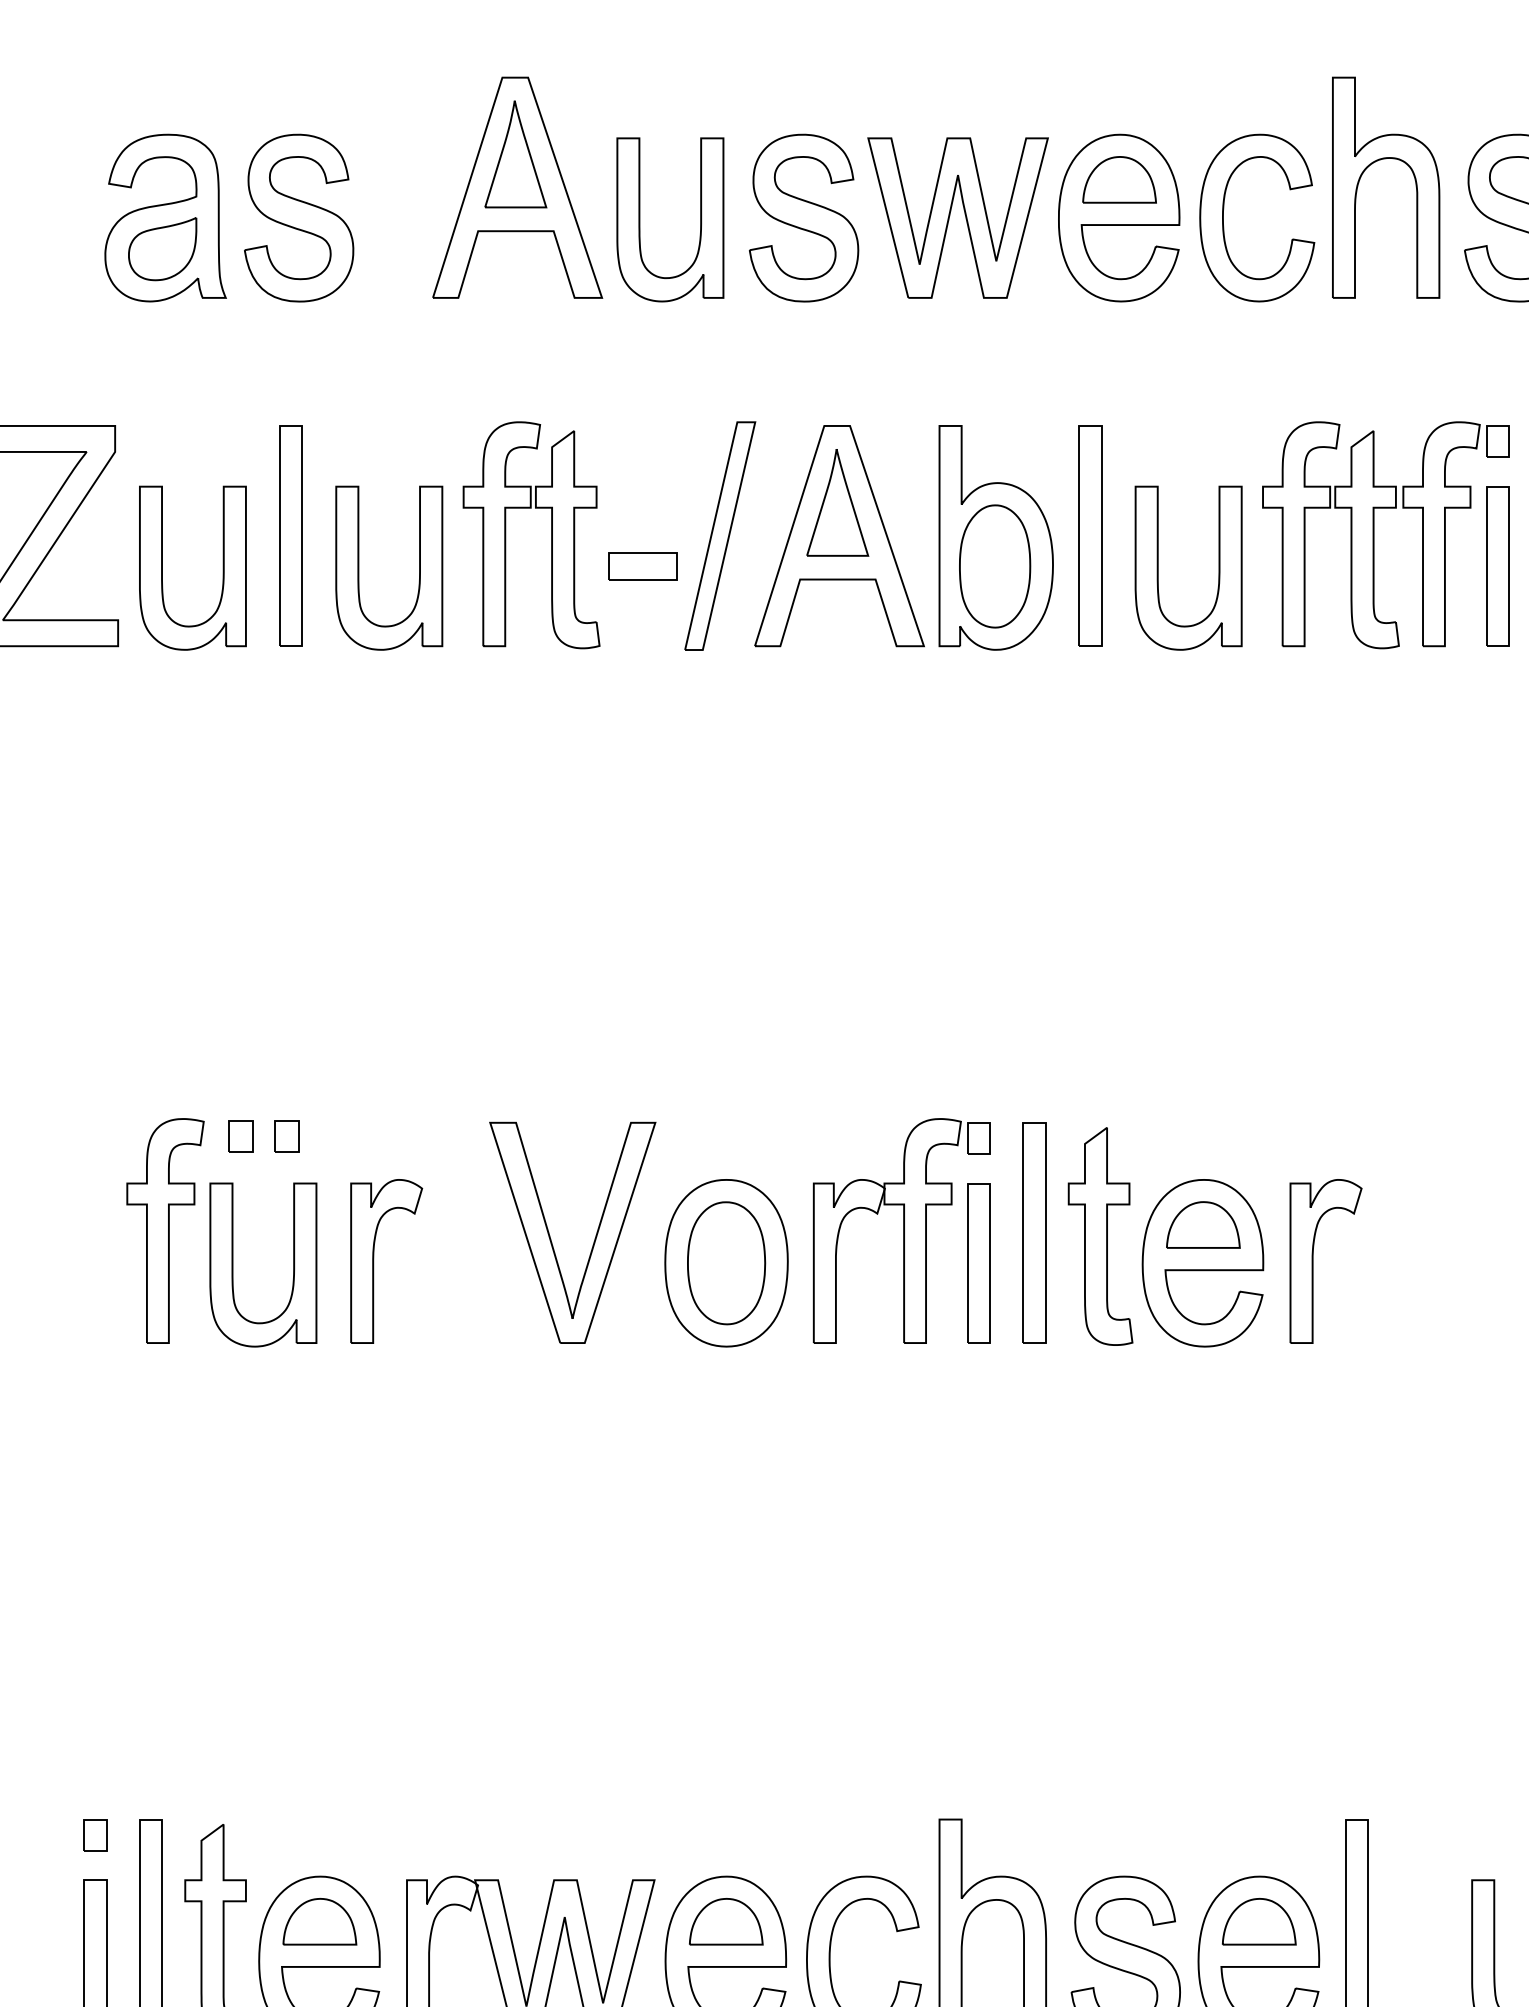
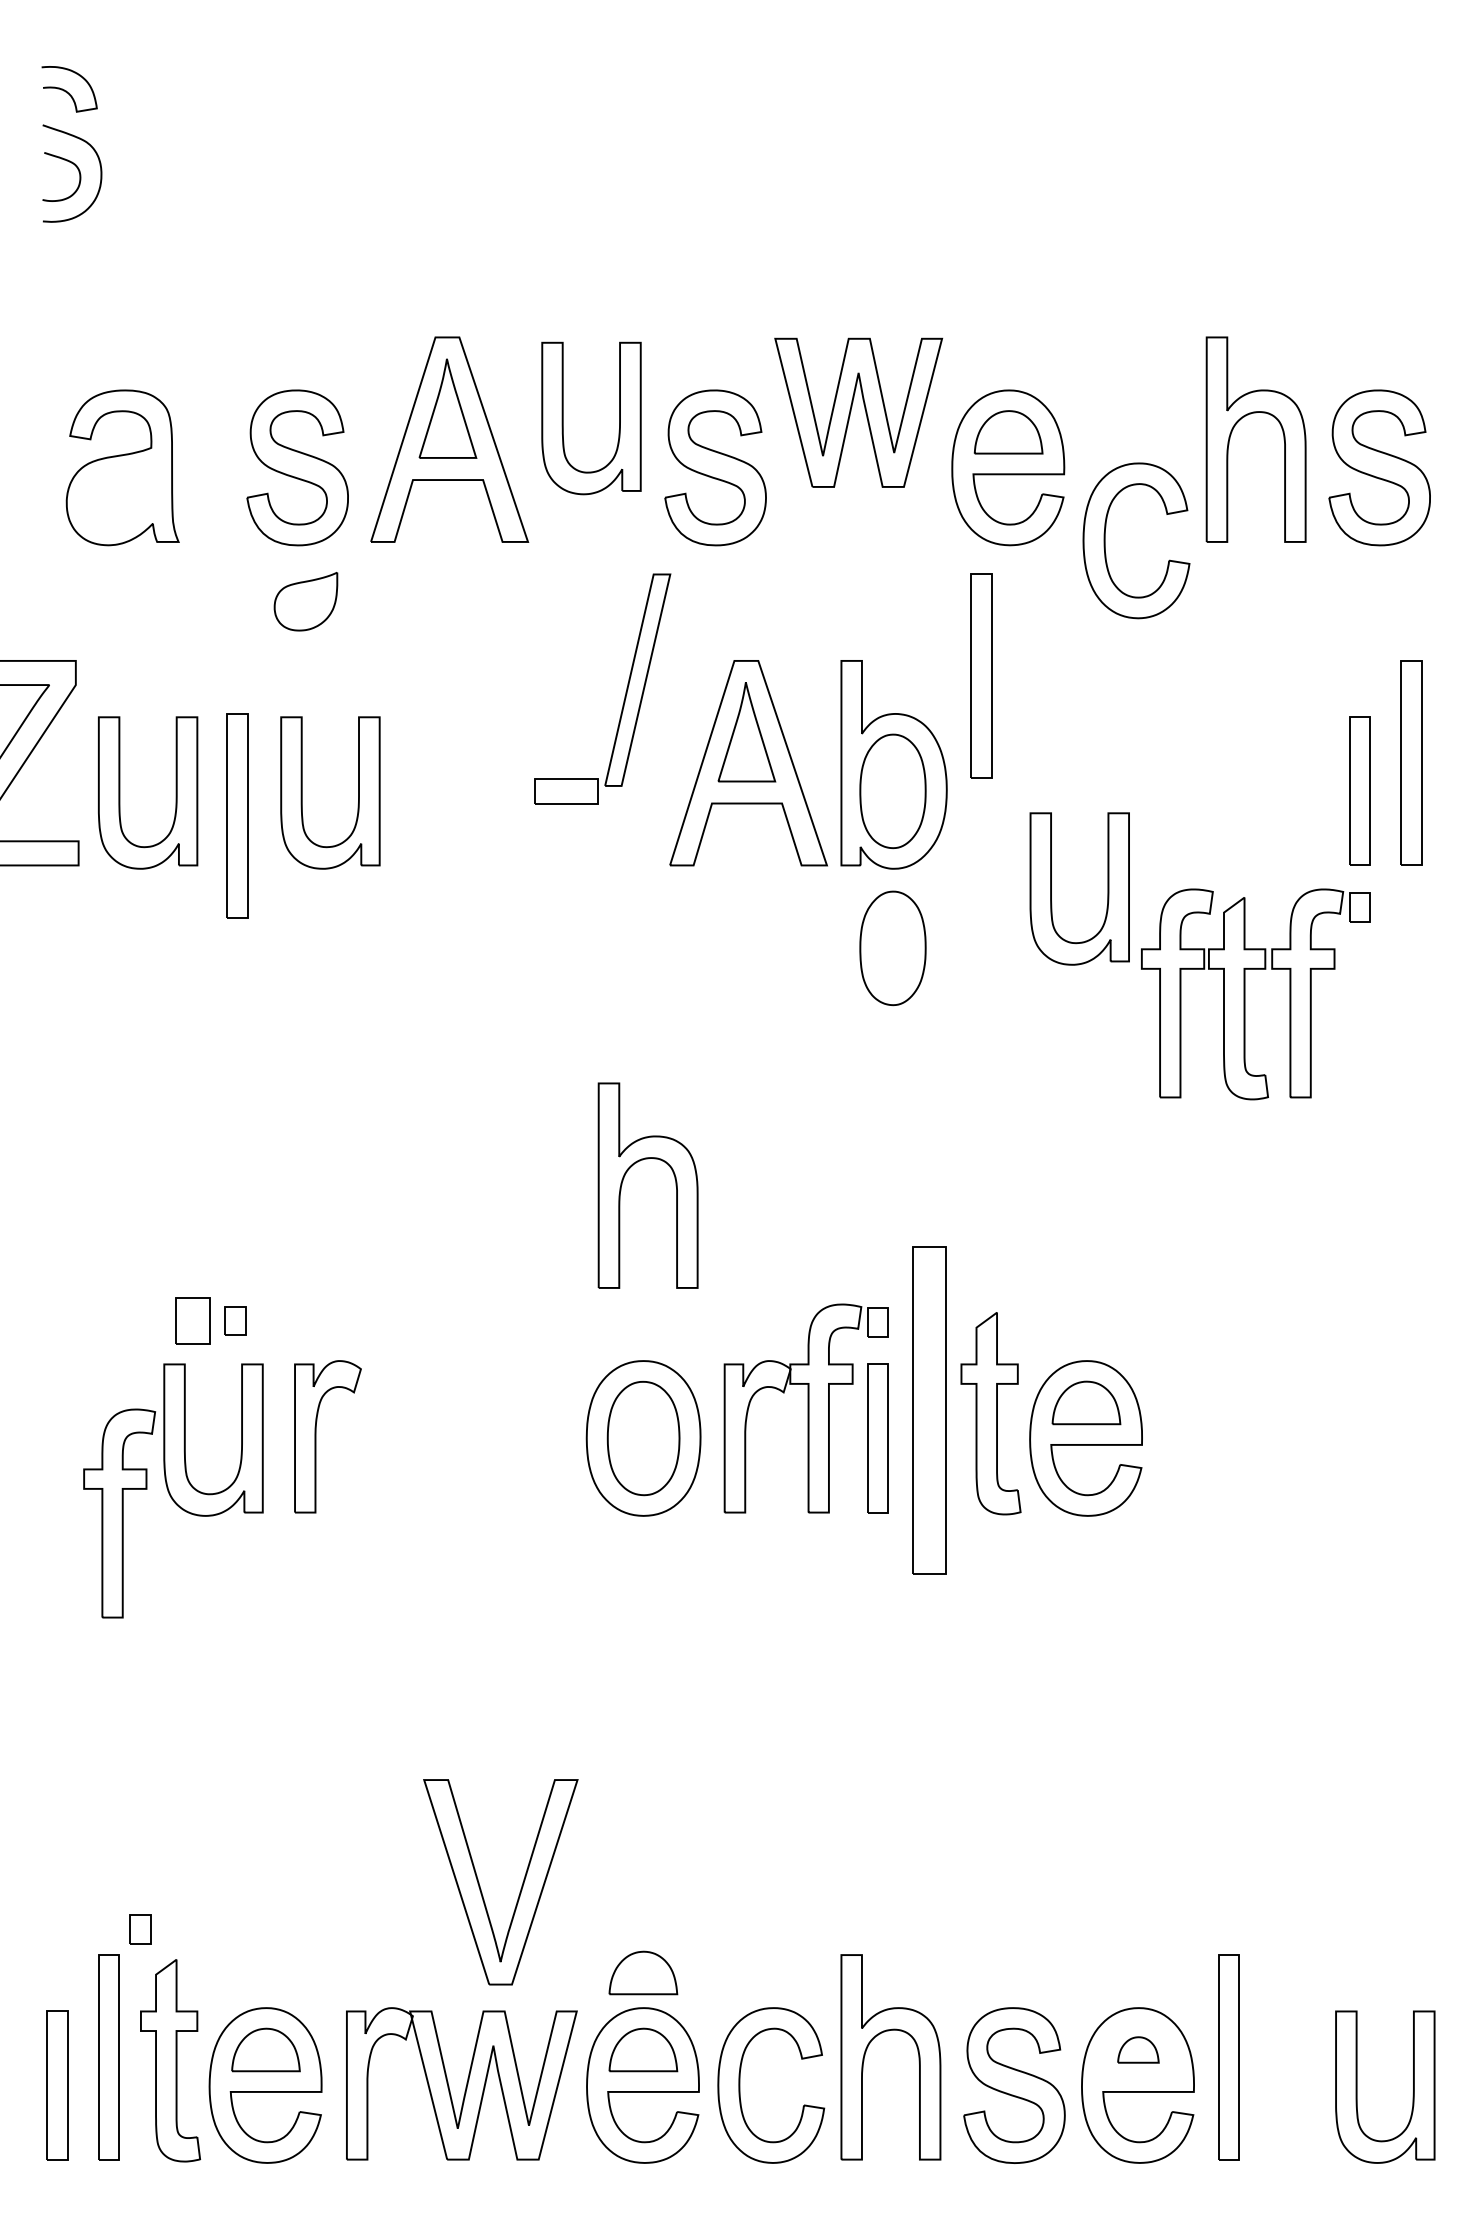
part: (964, 214) -> (864, 409), moved
part: (298, 217) -> (297, 467), moved
part: (1223, 217) -> (1105, 540), moved
part: (640, 219) -> (563, 418), moved
part: (162, 248) -> (305, 601), moved
part: (291, 535) -> (237, 815), moved
part: (550, 535) -> (480, 762), removed
part: (719, 535) -> (637, 679), moved
part: (1090, 535) -> (981, 675), moved
part: (1374, 535) -> (1245, 994), moved
part: (1158, 567) -> (1051, 888), moved
part: (994, 735) -> (892, 948), added
part: (709, 976) -> (627, 1172), added
part: (240, 1136) -> (192, 1320), size x1.6
part: (165, 1230) -> (119, 1513), moved
part: (1034, 1233) -> (929, 1410), size x1.6
part: (550, 1236) -> (480, 1885), moved
part: (1313, 1261) -> (1188, 1436), removed
part: (95, 1835) -> (140, 1929), moved
part: (726, 1838) -> (643, 1972), added
part: (1259, 1921) -> (1138, 2049), size x0.6

